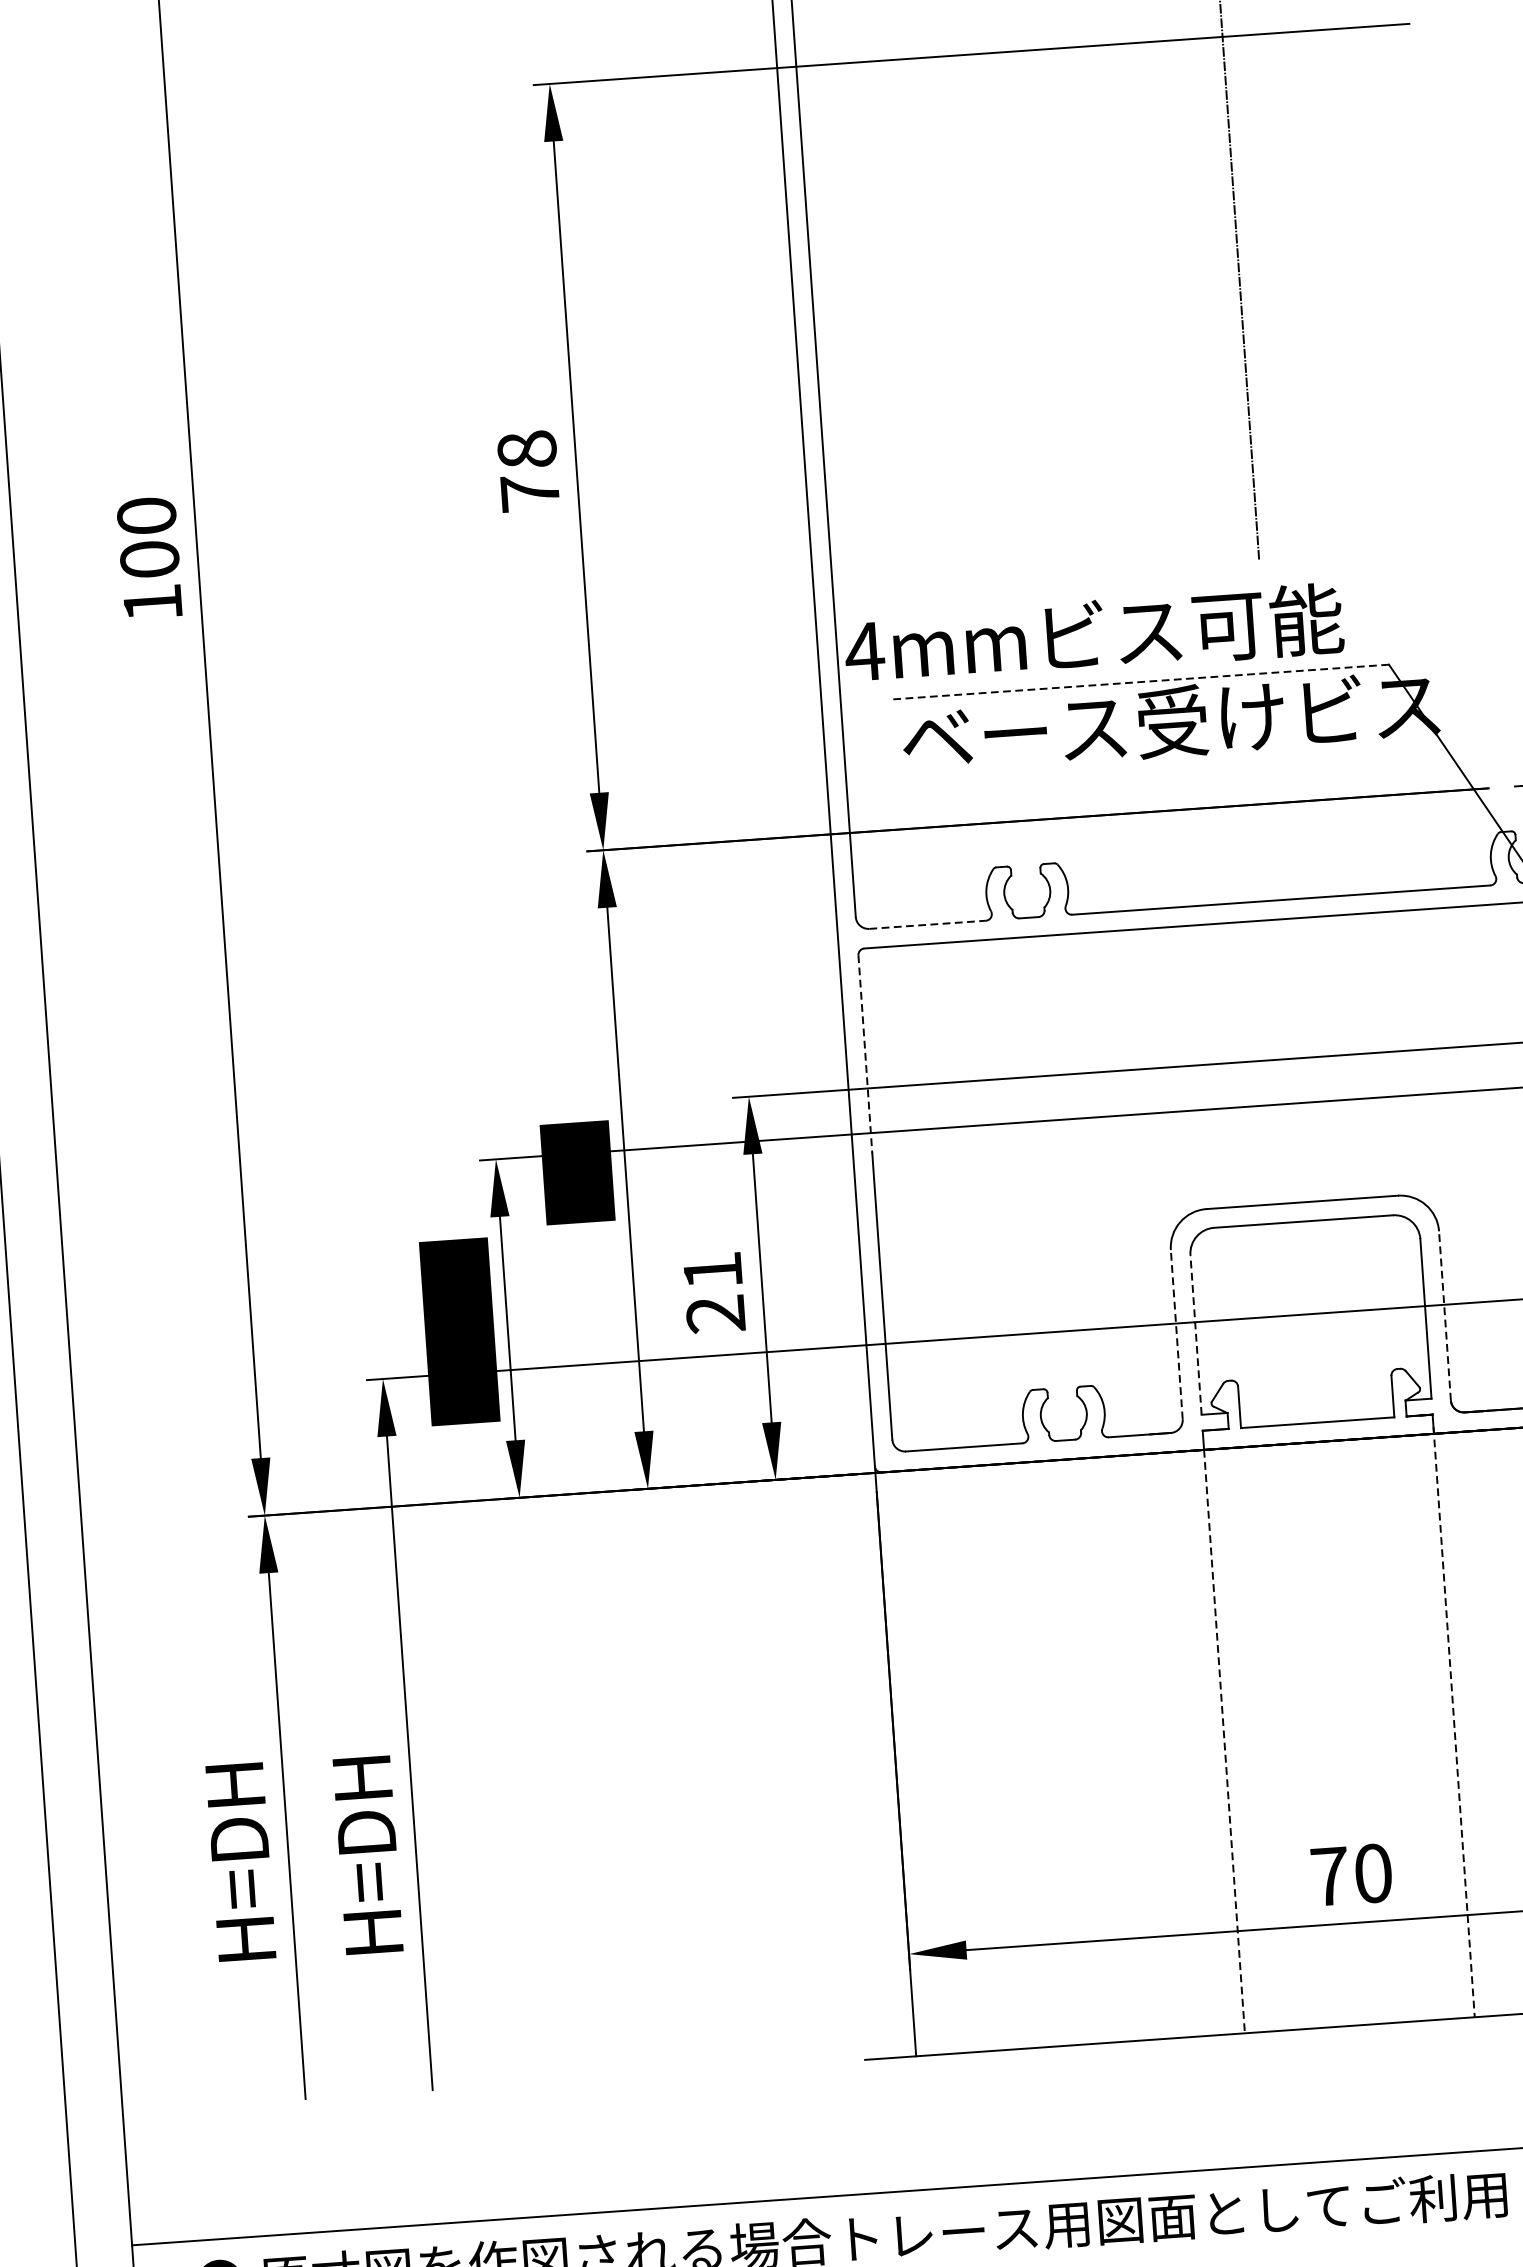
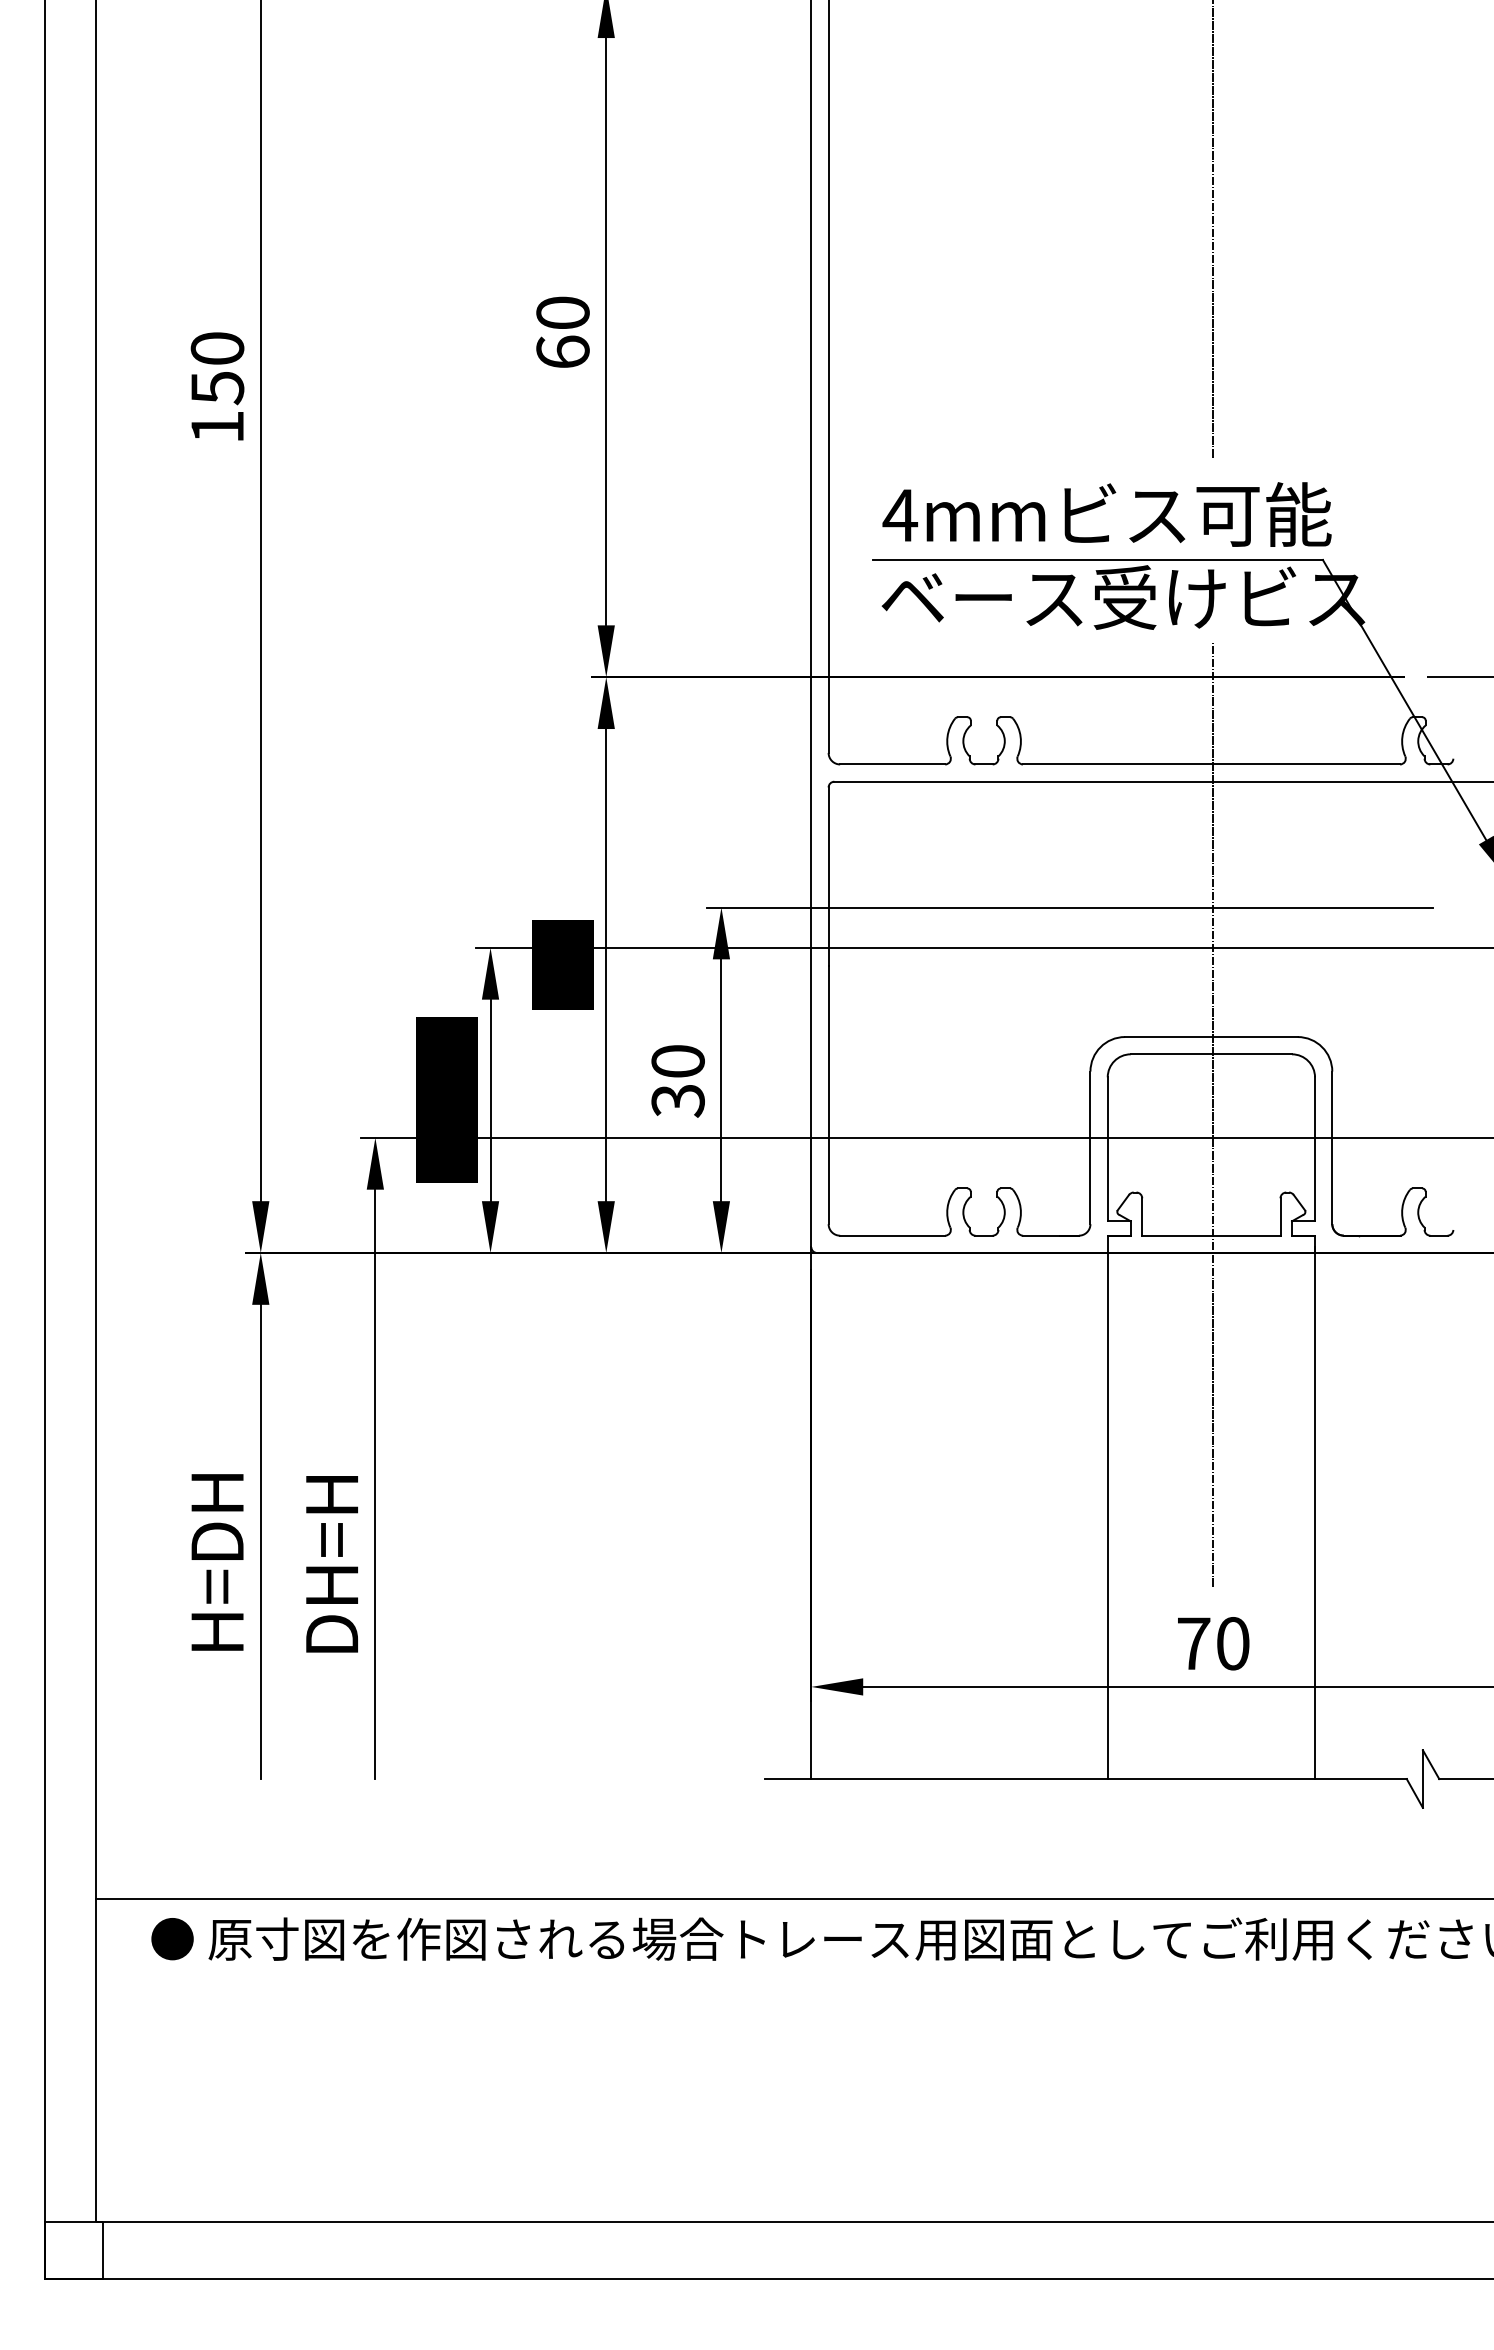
text: (528, 471) -> (562, 332), 78 -> 60
text: (149, 560) -> (217, 388), 100 -> 150
text: (1093, 634) -> (1106, 514), moved
line: (1138, 681) -> (1097, 559), dashed -> solid
line: (927, 924) -> (892, 764), dashed -> solid
line: (865, 1055) -> (828, 877), dashed -> solid
line: (1309, 1288) -> (1212, 1114), added
text: (713, 1293) -> (677, 1081), 21 -> 30
line: (1445, 1315) -> (1332, 1147), dashed -> solid
line: (1176, 1334) -> (1090, 1147), dashed -> solid
line: (1195, 1335) -> (1107, 1149), dashed -> solid
line: (1454, 1722) -> (1315, 1513), dashed -> solid
line: (1224, 1742) -> (1107, 1516), dashed -> solid
text: (370, 1877) -> (332, 1584), H=DH -> DH=H

